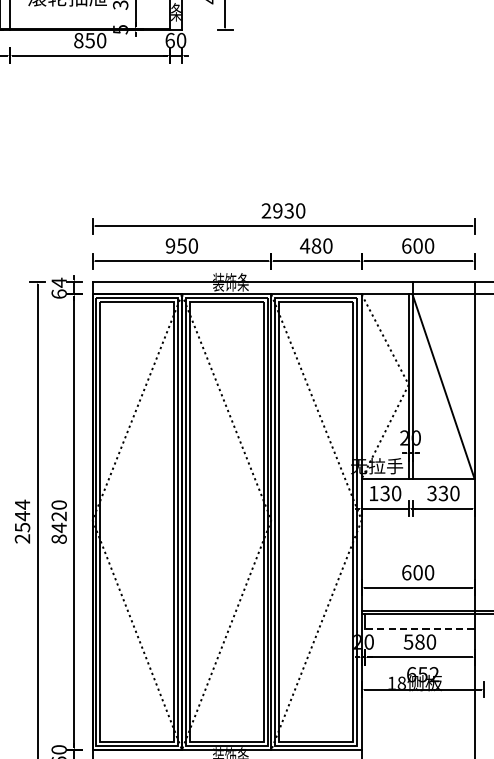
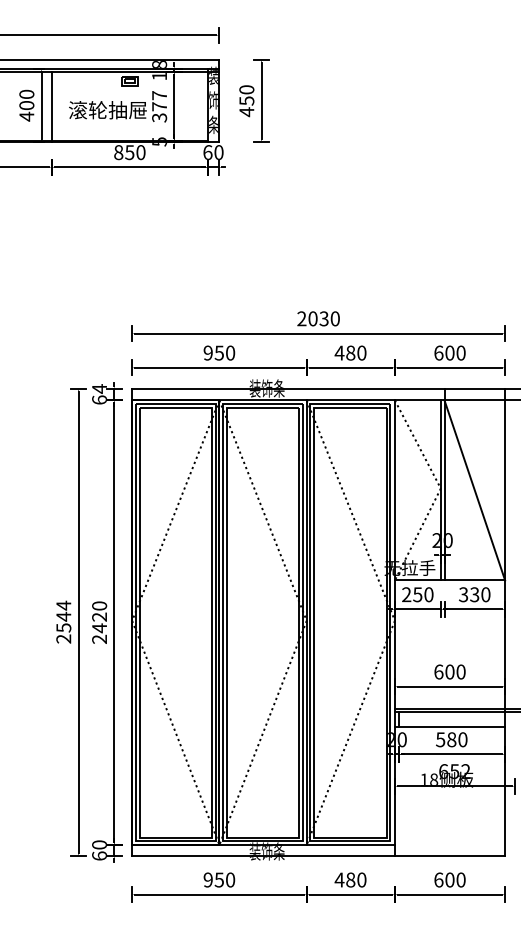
text: (277, 210) -> (312, 318), 2930 -> 2030
text: (379, 493) -> (412, 594), 130 -> 250
text: (59, 538) -> (99, 638), 8420 -> 2420
line: (417, 629) -> (449, 727), dashed -> solid

